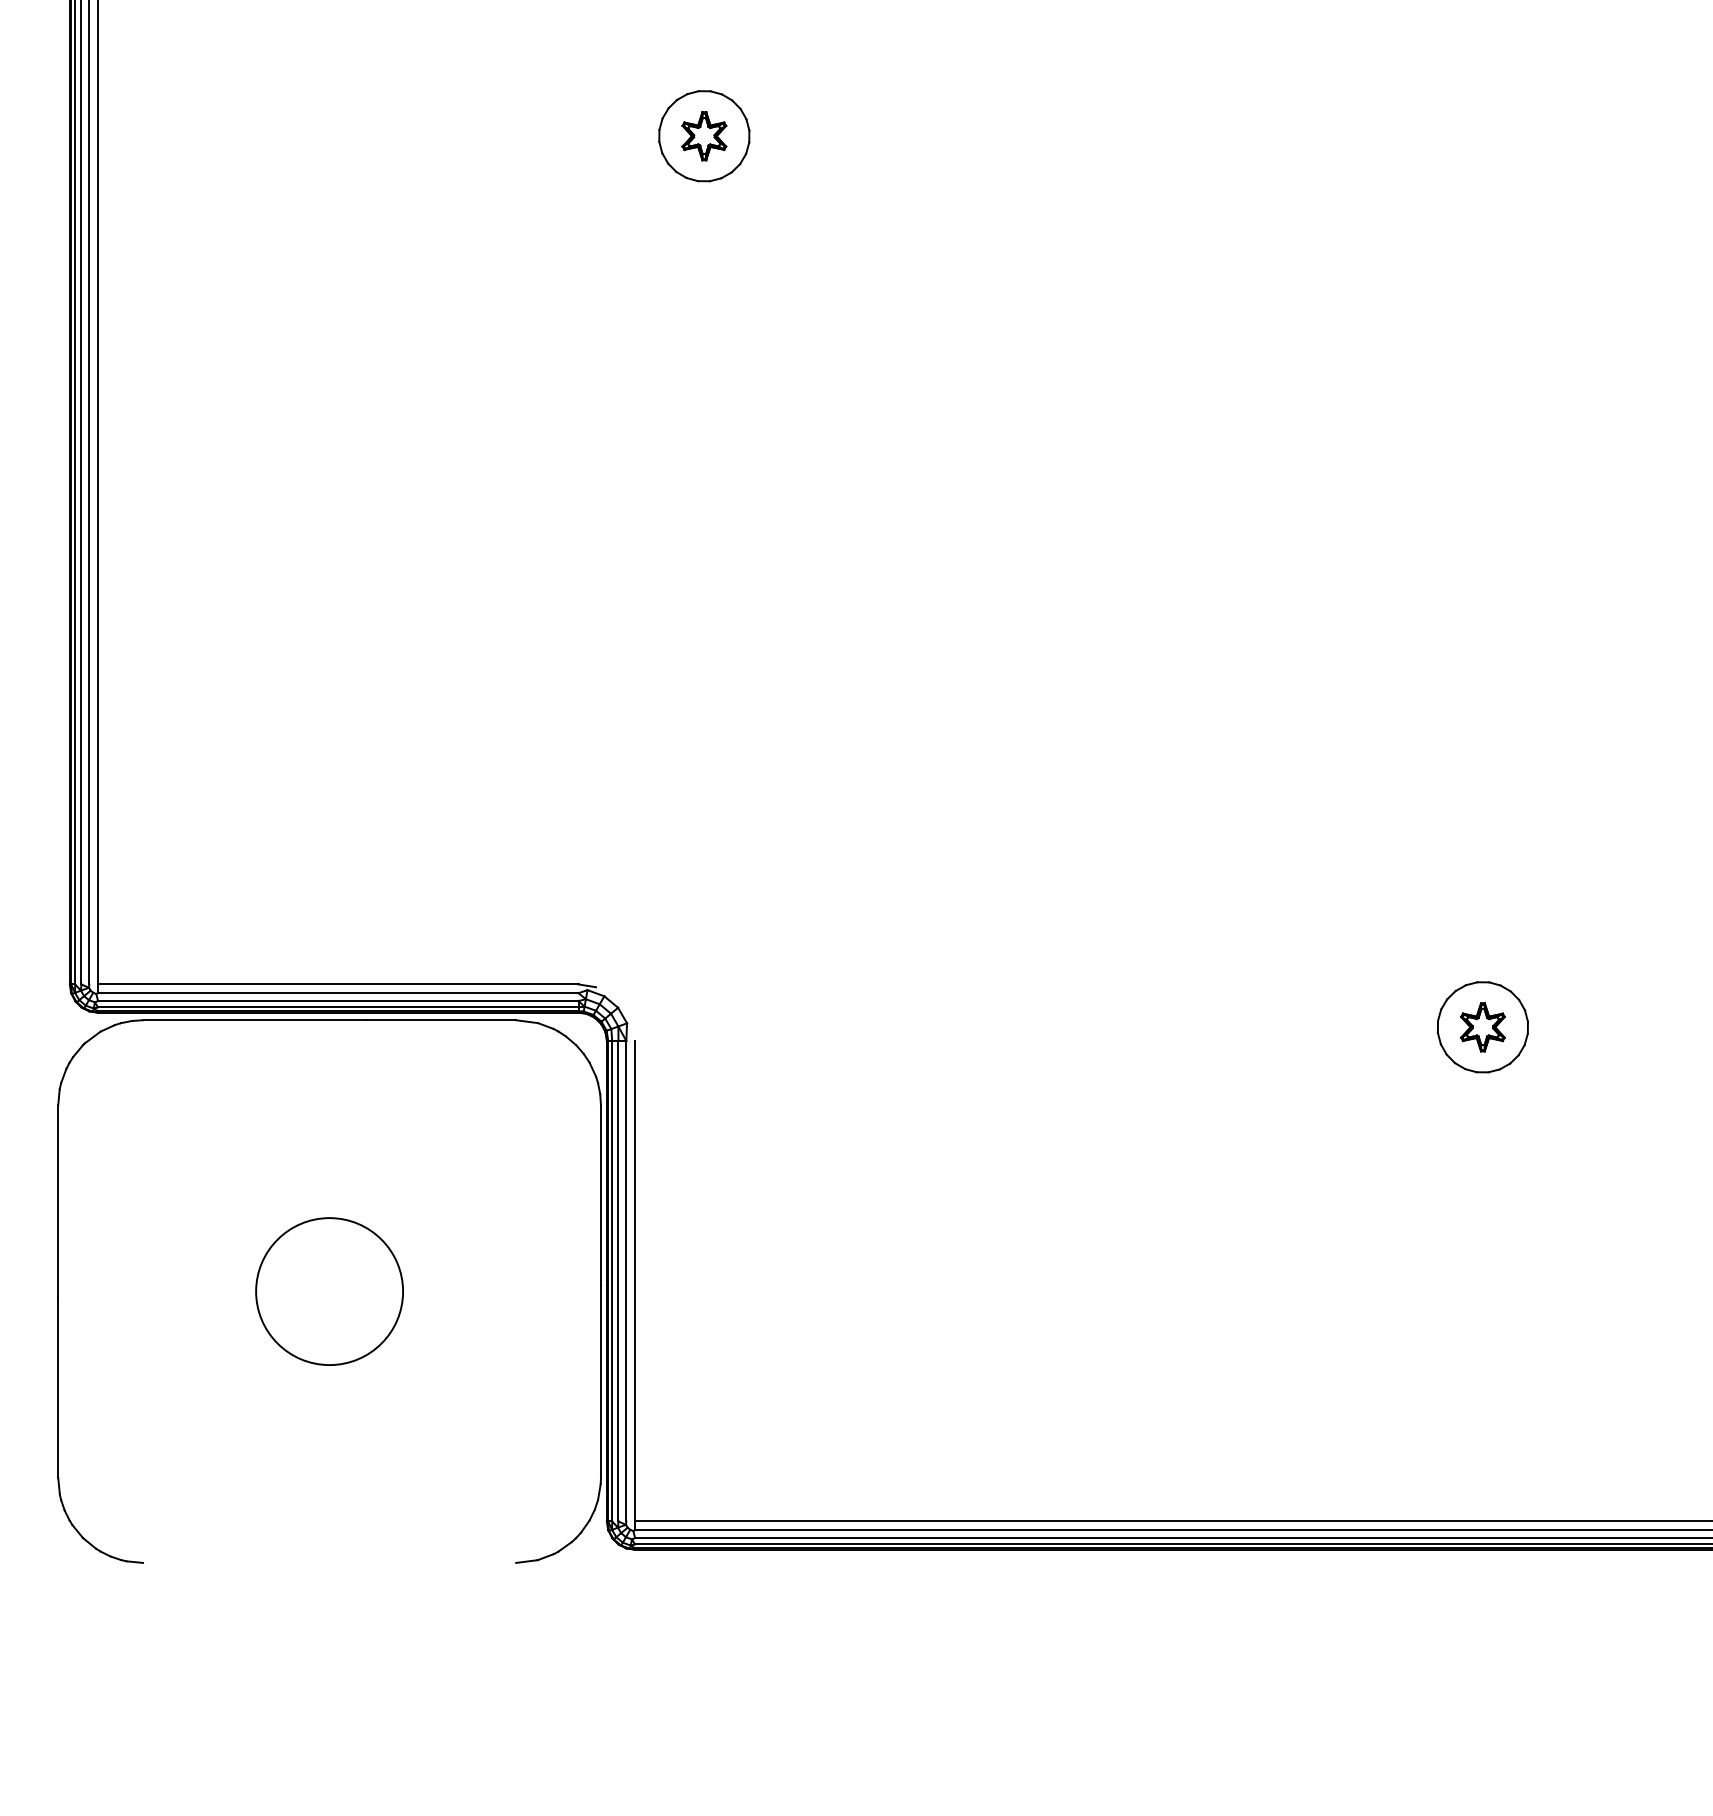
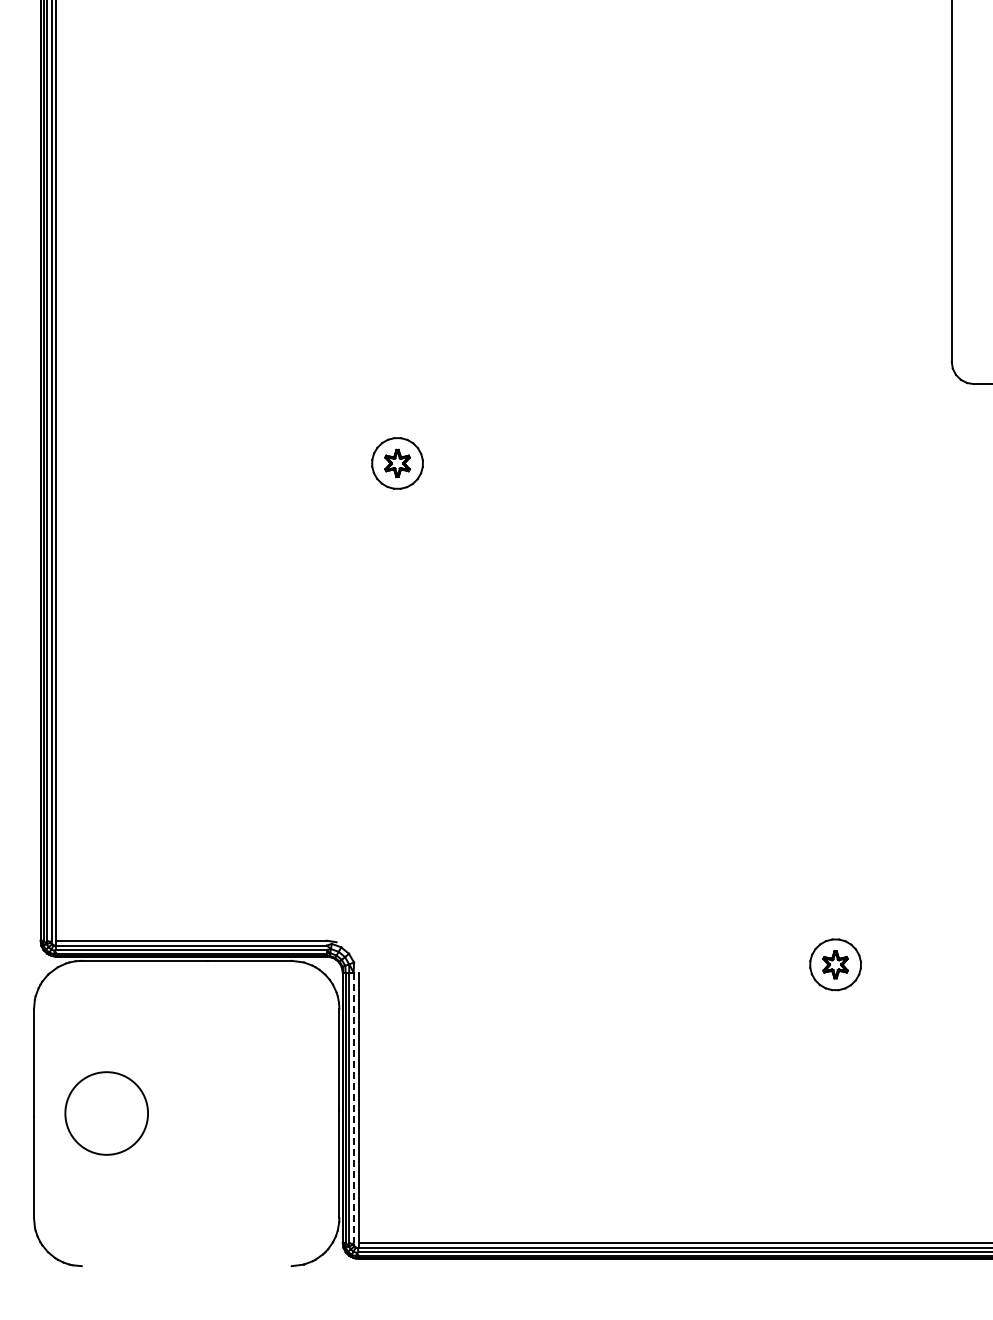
line: (626, 1282) -> (353, 1108), solid -> dashed
circle: (329, 1291) -> (106, 1113), moved

